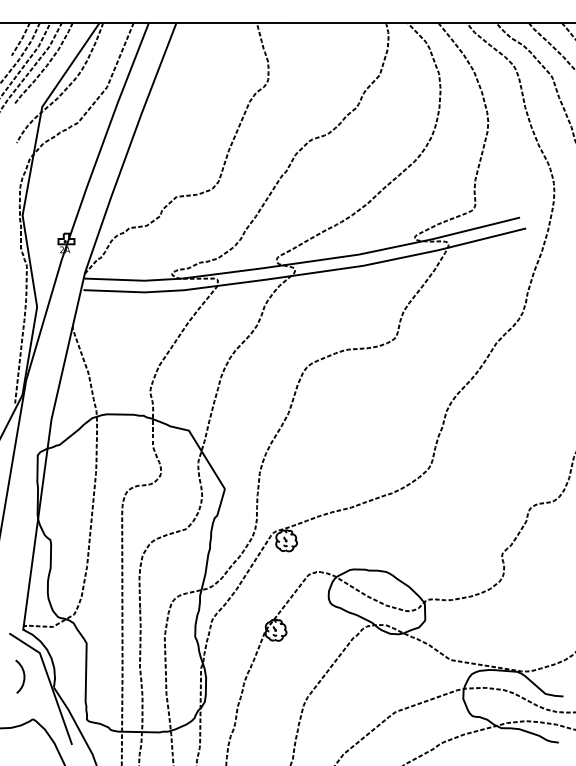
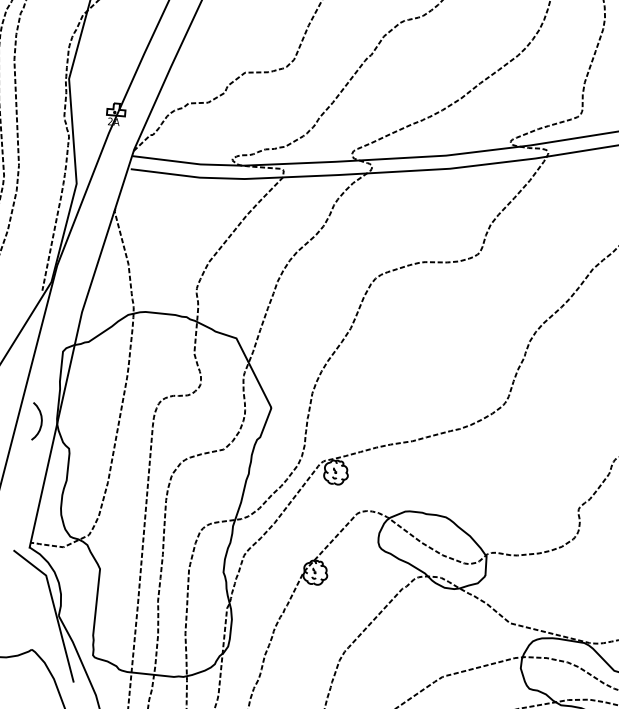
curve: (23, 676) -> (40, 421), moved

